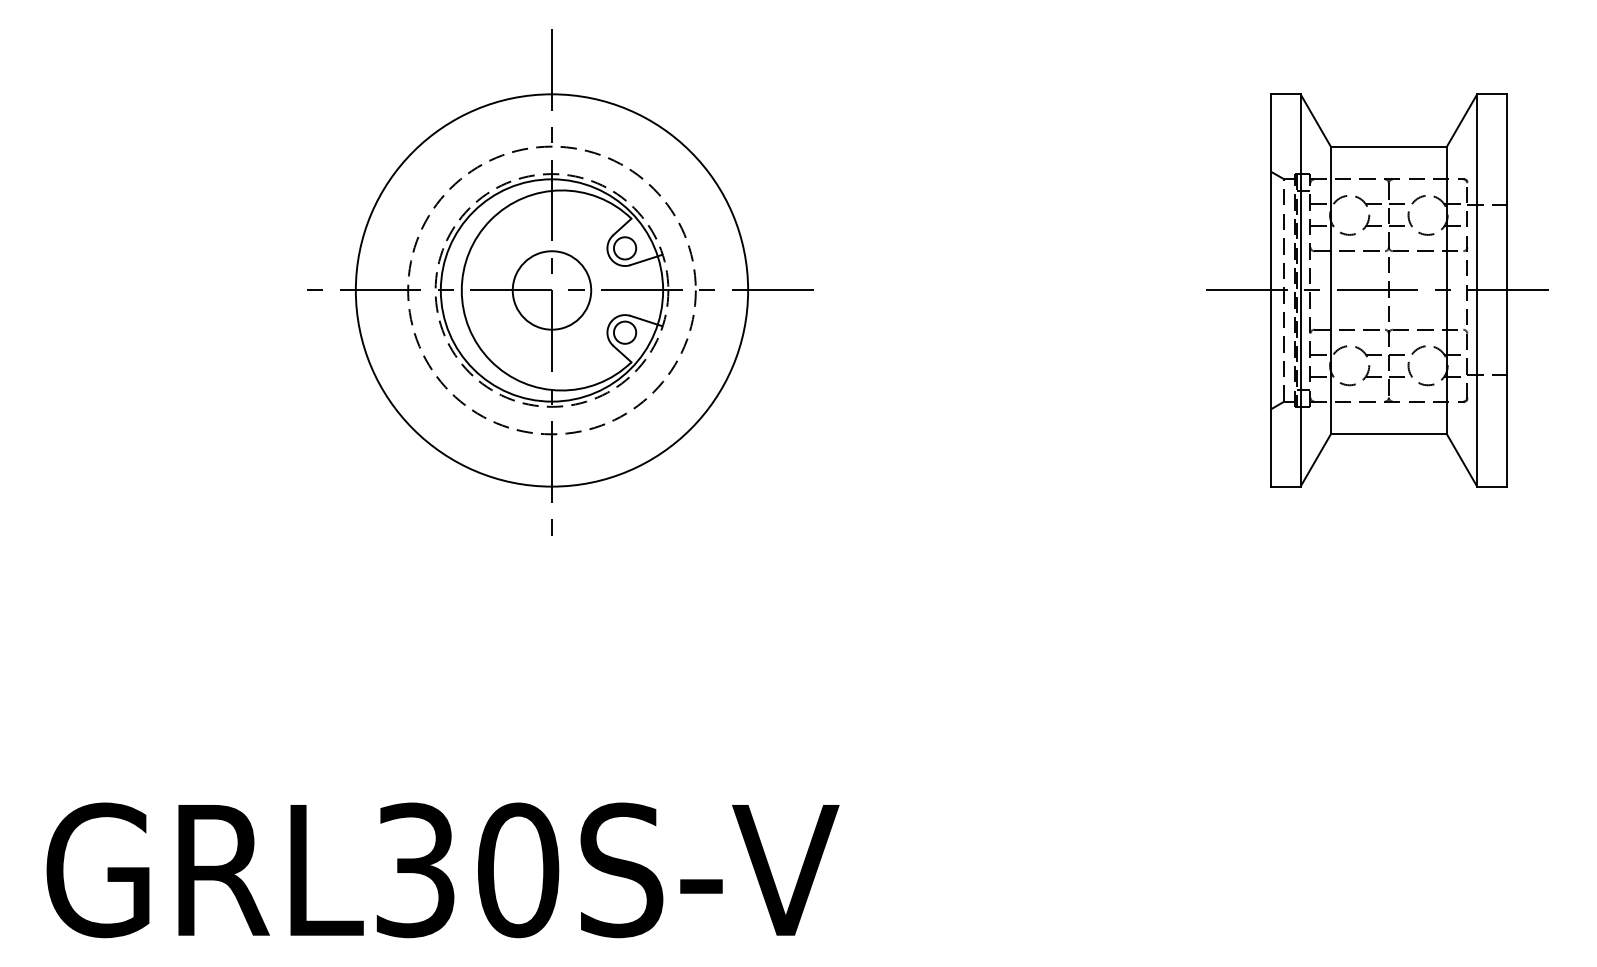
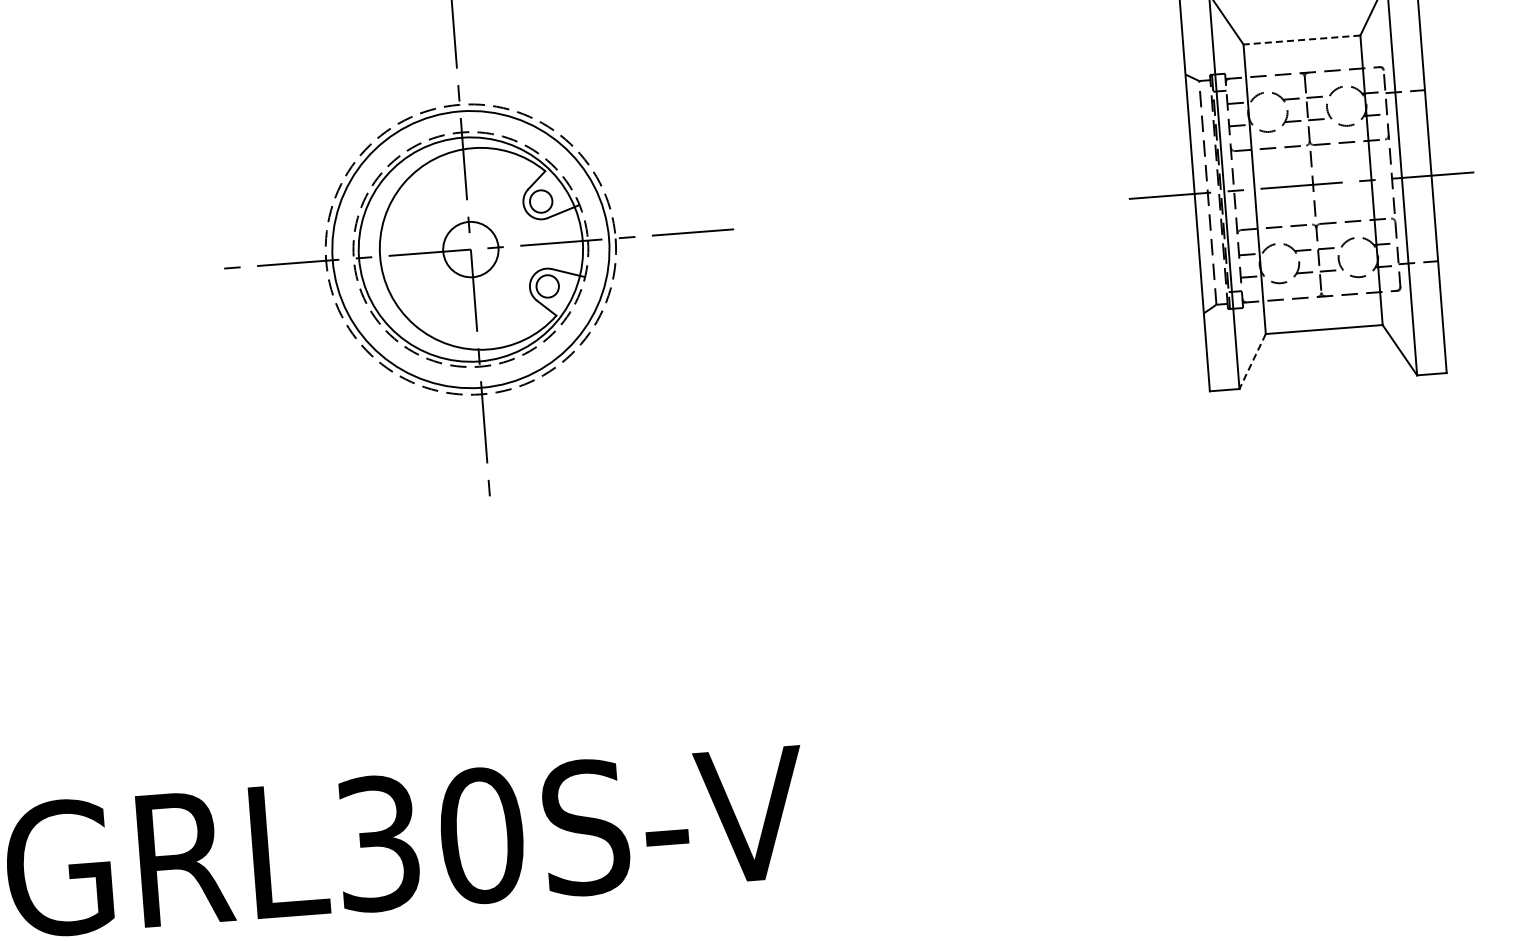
line: (1388, 146) -> (1301, 39), solid -> dashed
circle: (551, 290) -> (470, 249), size x0.7
circle: (551, 290) -> (470, 249), size x0.7
line: (1315, 460) -> (1252, 361), solid -> dashed

